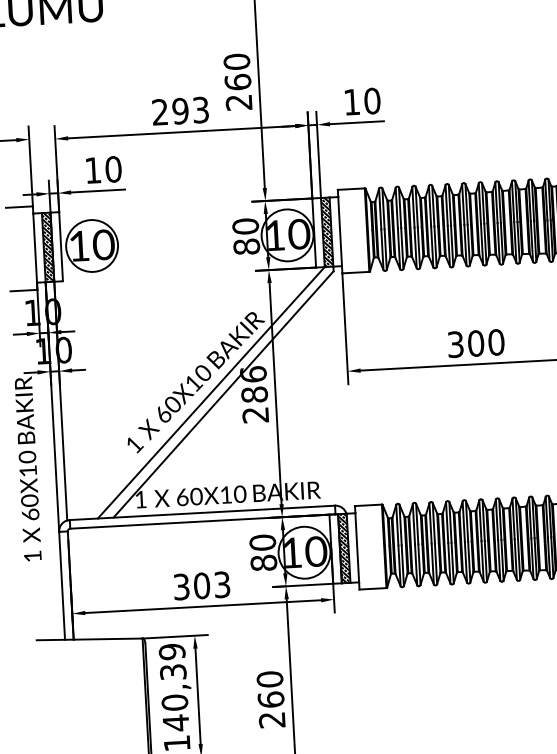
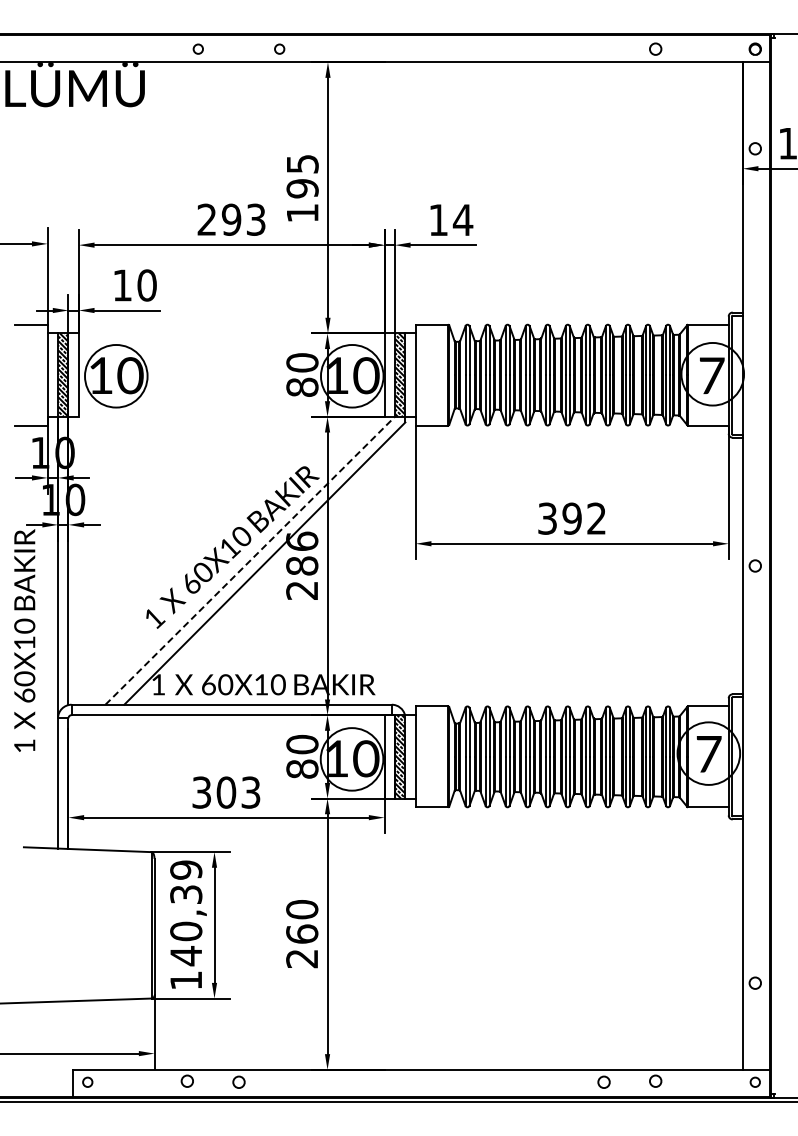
text: (237, 82) -> (302, 188), 260 -> 195
text: (371, 101) -> (462, 220), 10 -> 14
text: (486, 342) -> (584, 518), 300 -> 392
line: (211, 392) -> (250, 560), solid -> dashed

